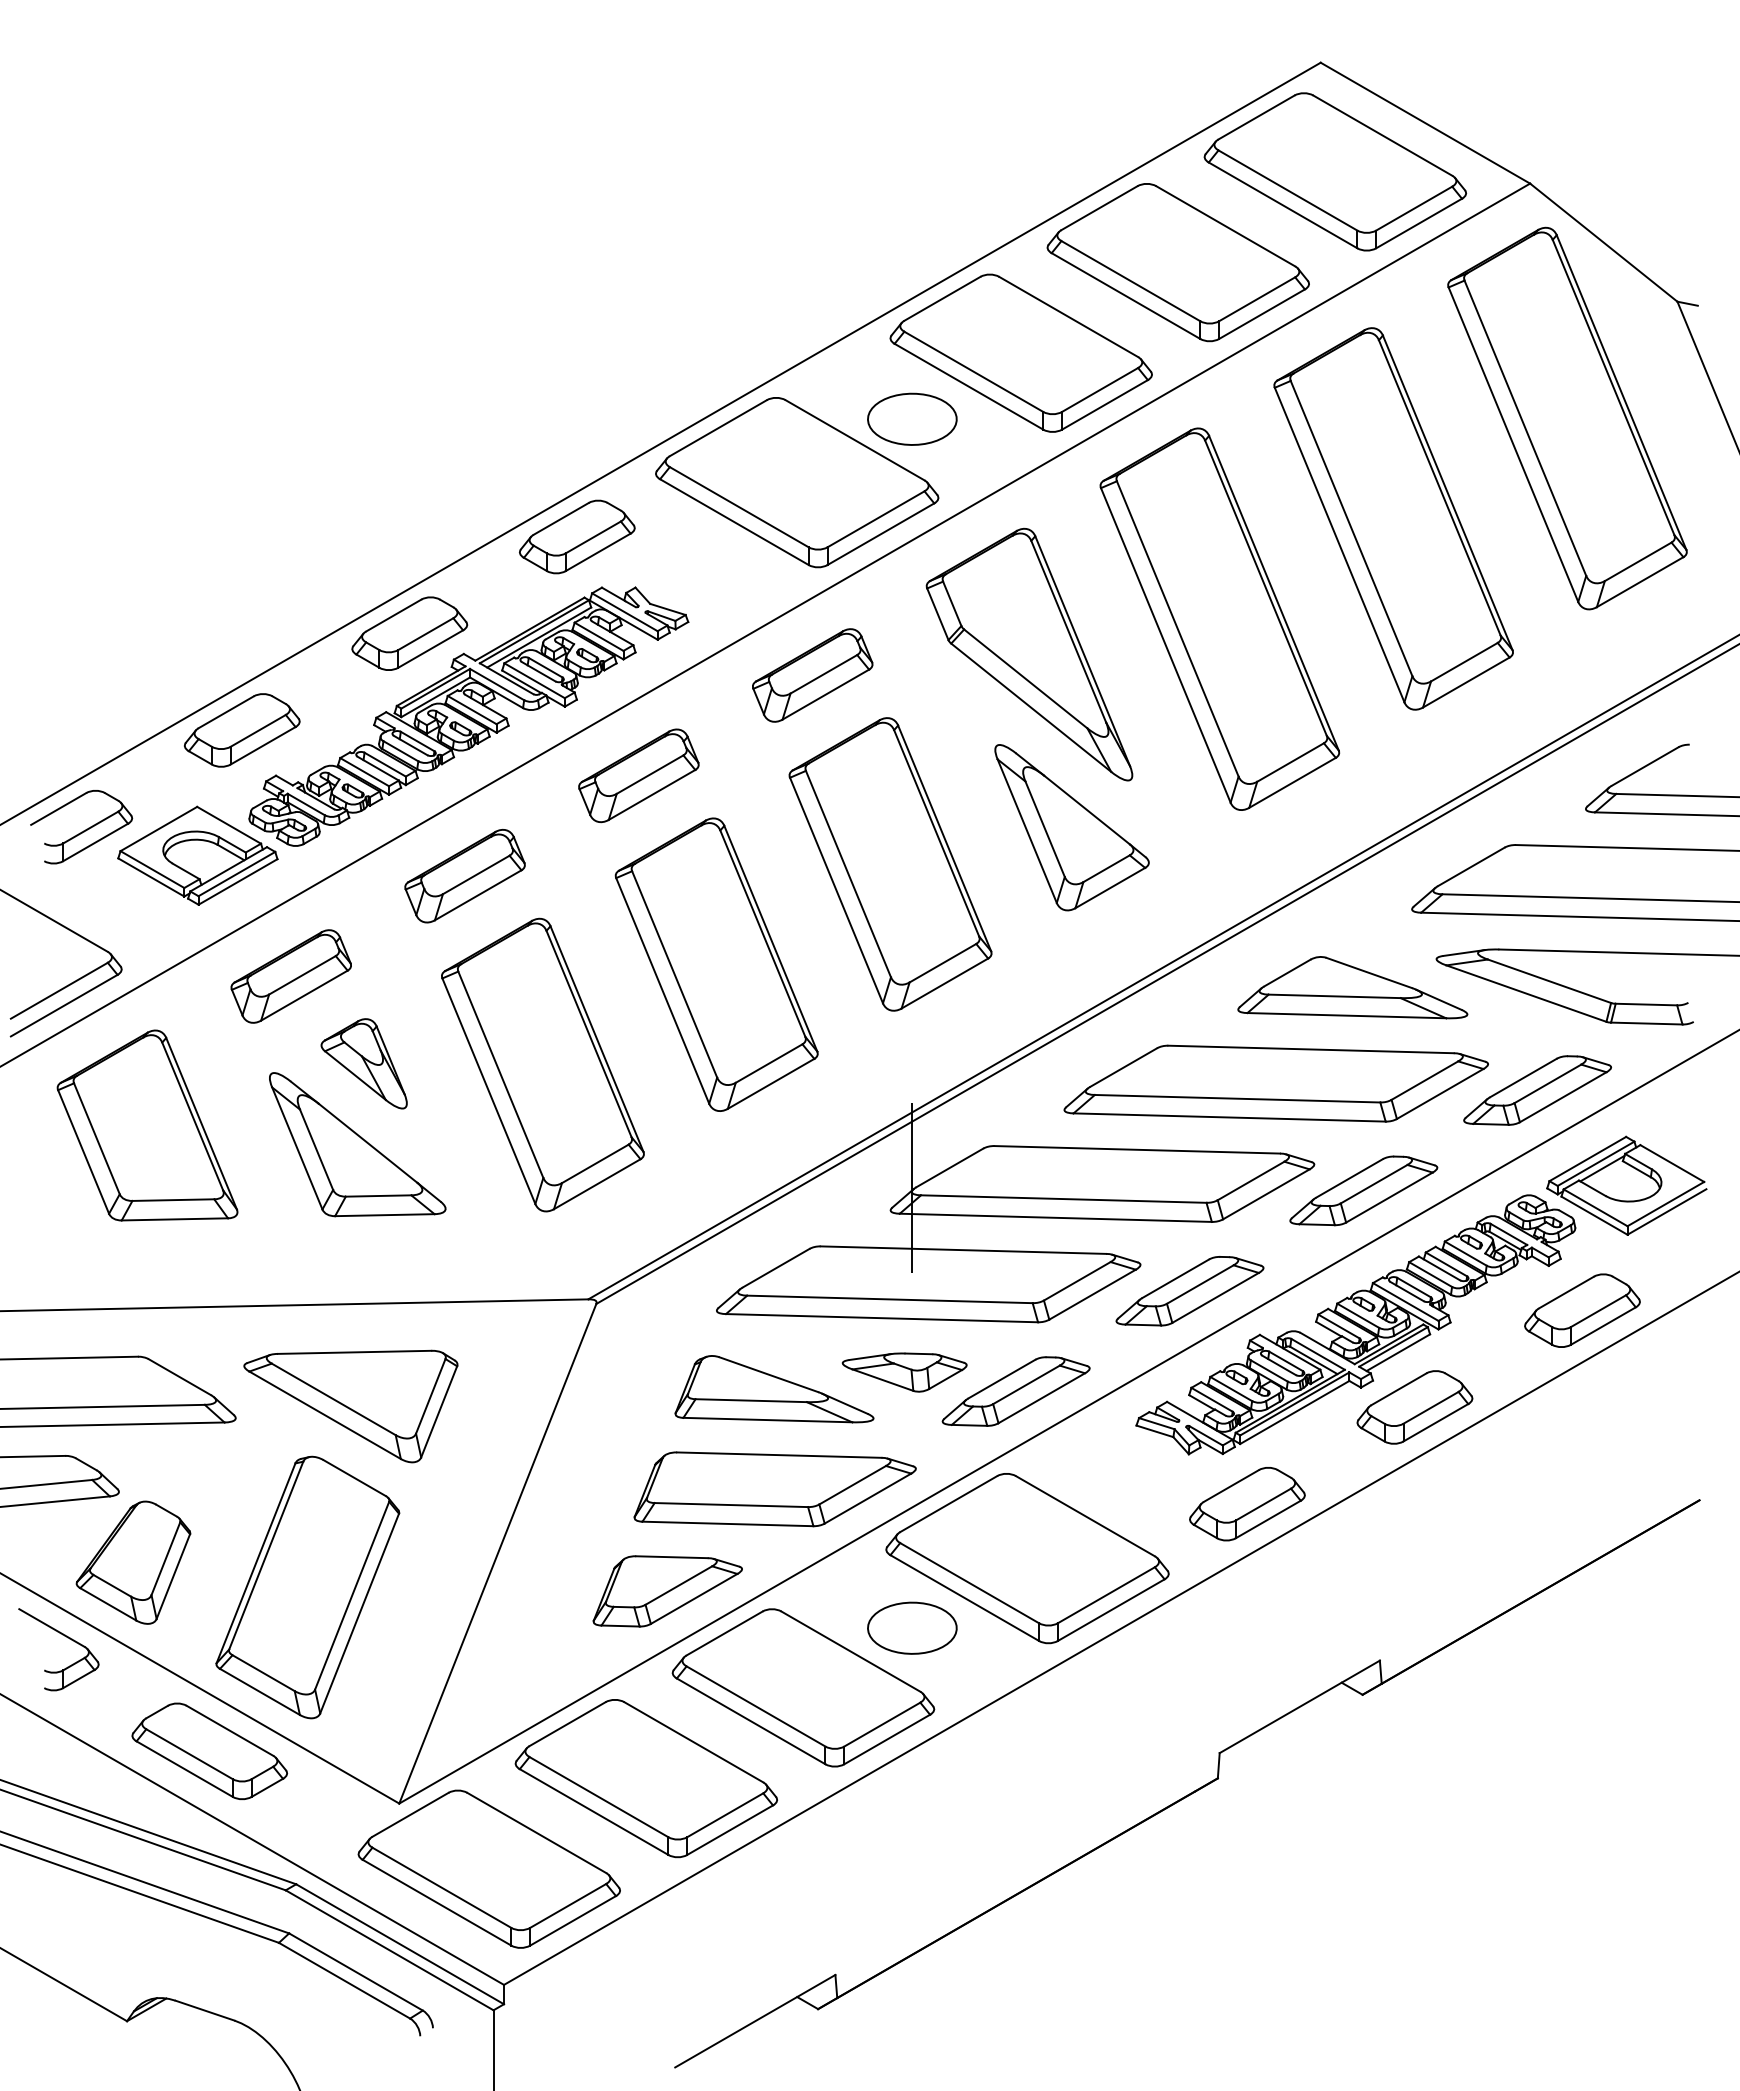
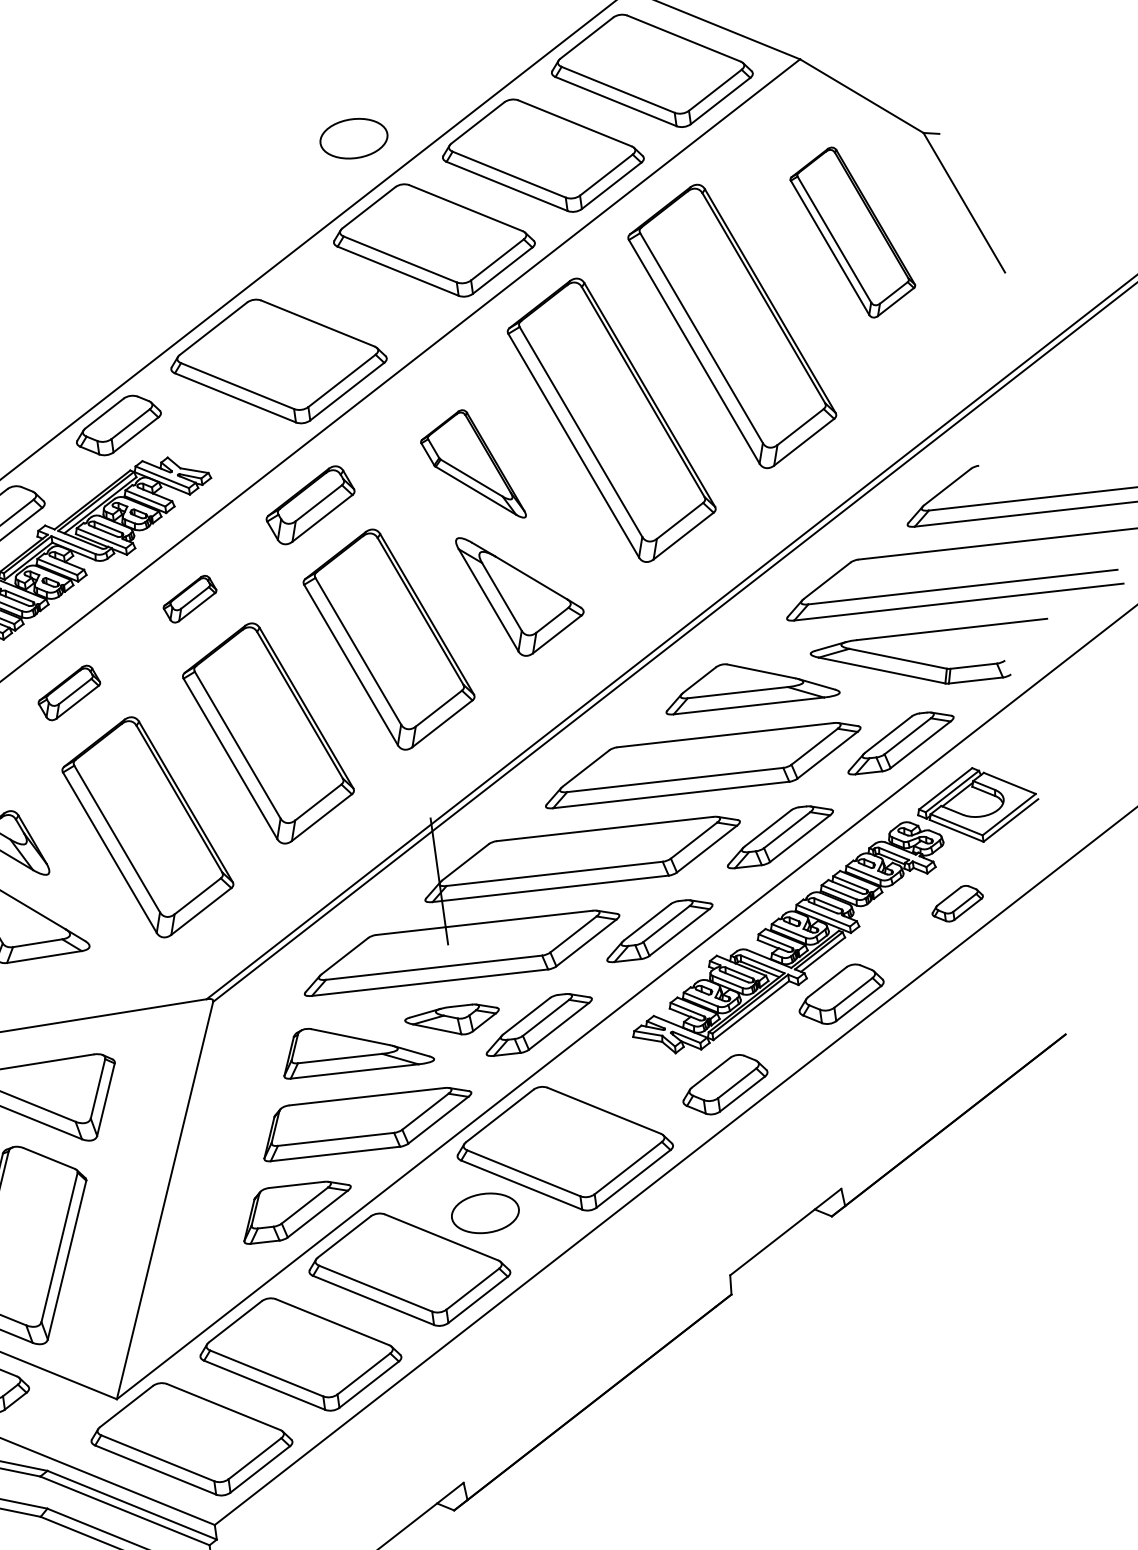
part: (912, 418) -> (353, 138), moved
part: (1567, 418) -> (852, 232), size x0.6
part: (1029, 654) -> (471, 466), size x0.6
part: (638, 775) -> (189, 598), size x0.6
part: (464, 875) -> (68, 692), size x0.7
part: (1582, 1310) -> (957, 903), size x0.6

